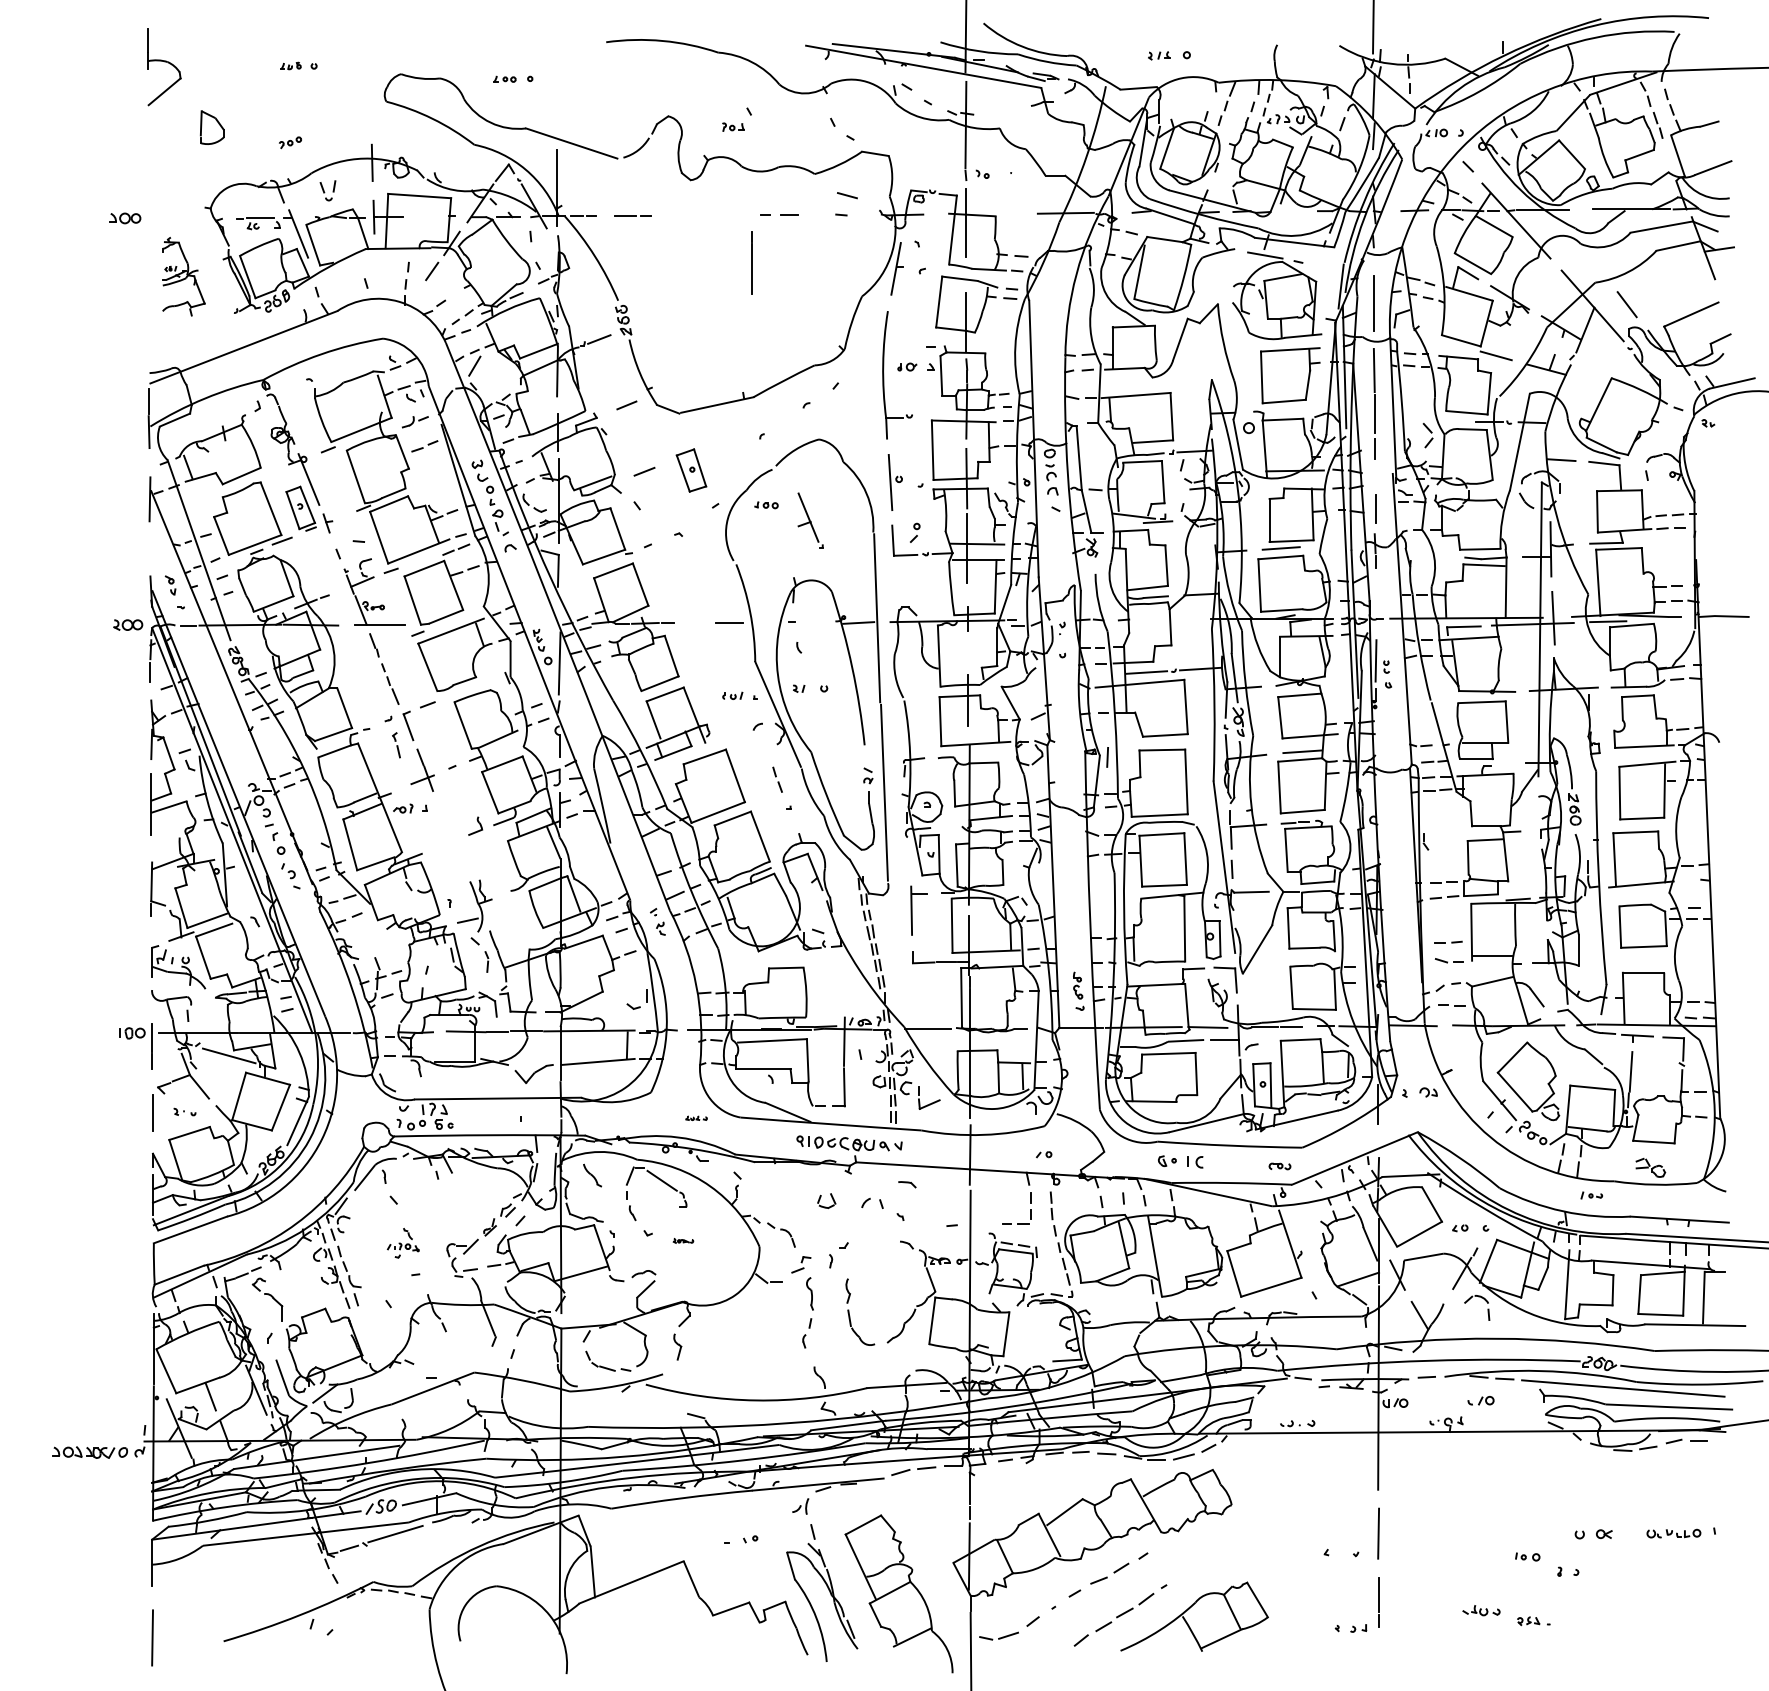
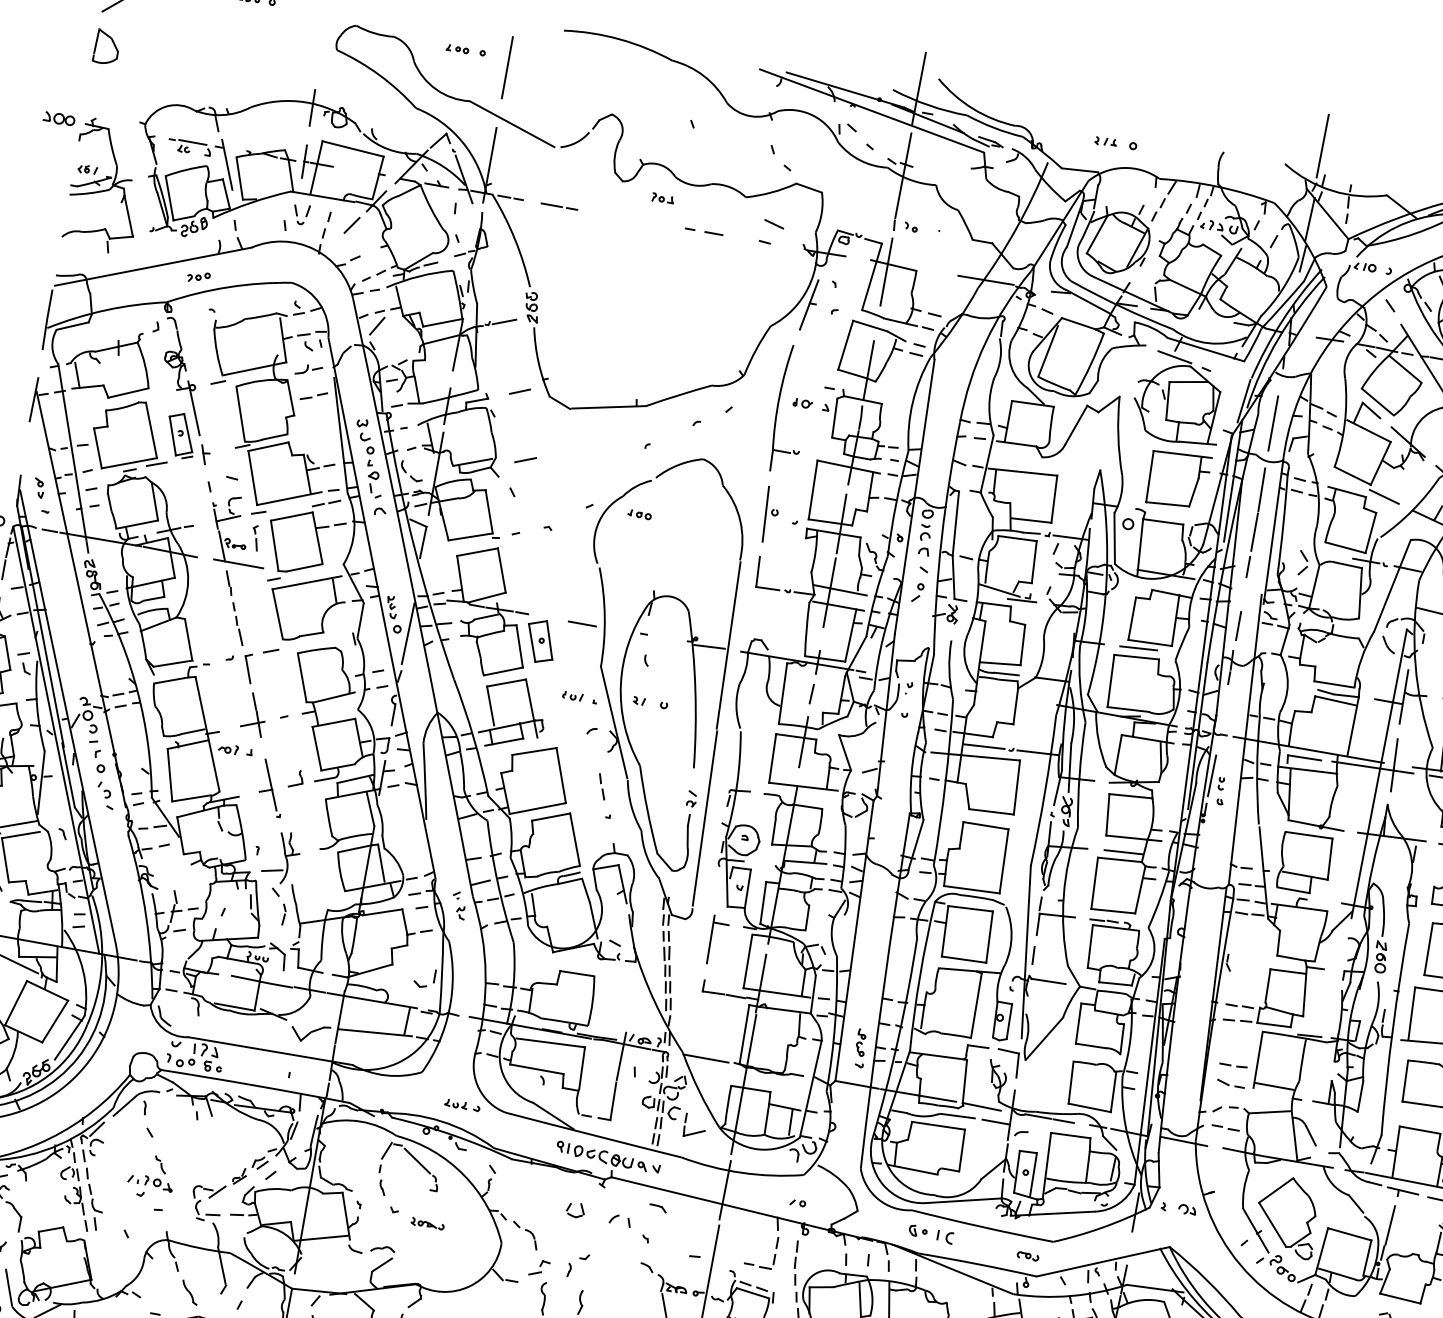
part: (733, 126) -> (663, 198), moved
part: (211, 127) -> (106, 47), moved
part: (290, 142) -> (198, 277), moved
part: (327, 190) -> (300, 214), moved
line: (751, 262) -> (506, 67), moved
part: (183, 276) -> (106, 186), size x1.67
part: (691, 470) -> (540, 641), moved
part: (810, 520) -> (272, 788), moved
part: (915, 532) -> (918, 592), moved
part: (396, 745) -> (255, 538), moved
line: (1107, 757) -> (811, 694), moved
part: (696, 1118) -> (462, 1105), size x1.67
part: (592, 1175) -> (189, 1292), moved
part: (683, 1240) -> (427, 1223), size x1.67
part: (403, 1242) -> (151, 1175), size x1.43

